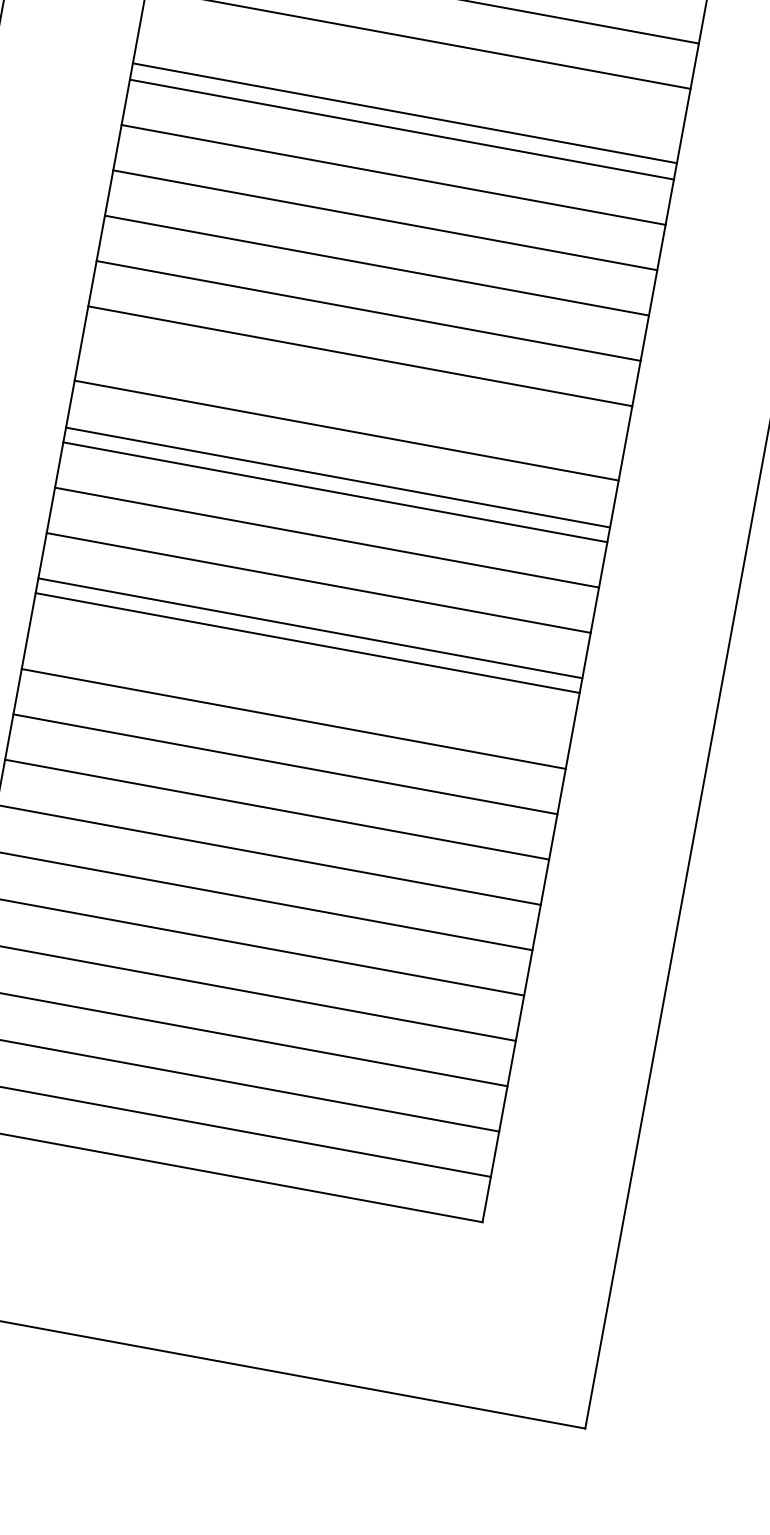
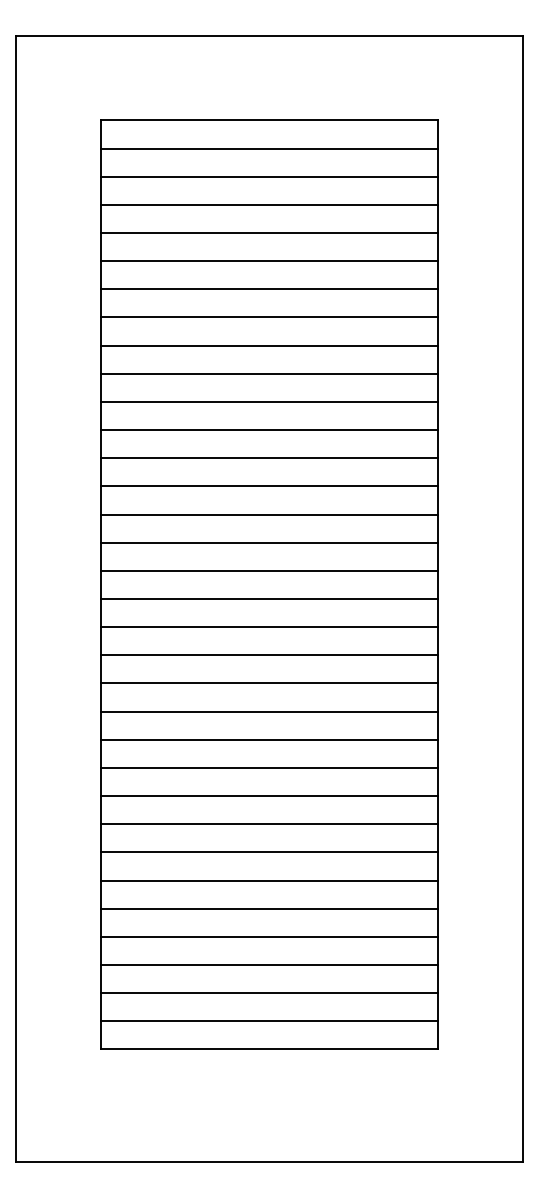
line: (405, 112) -> (269, 373), moved
line: (346, 430) -> (269, 570), moved
line: (337, 478) -> (269, 599), moved
line: (307, 642) -> (269, 739), moved

